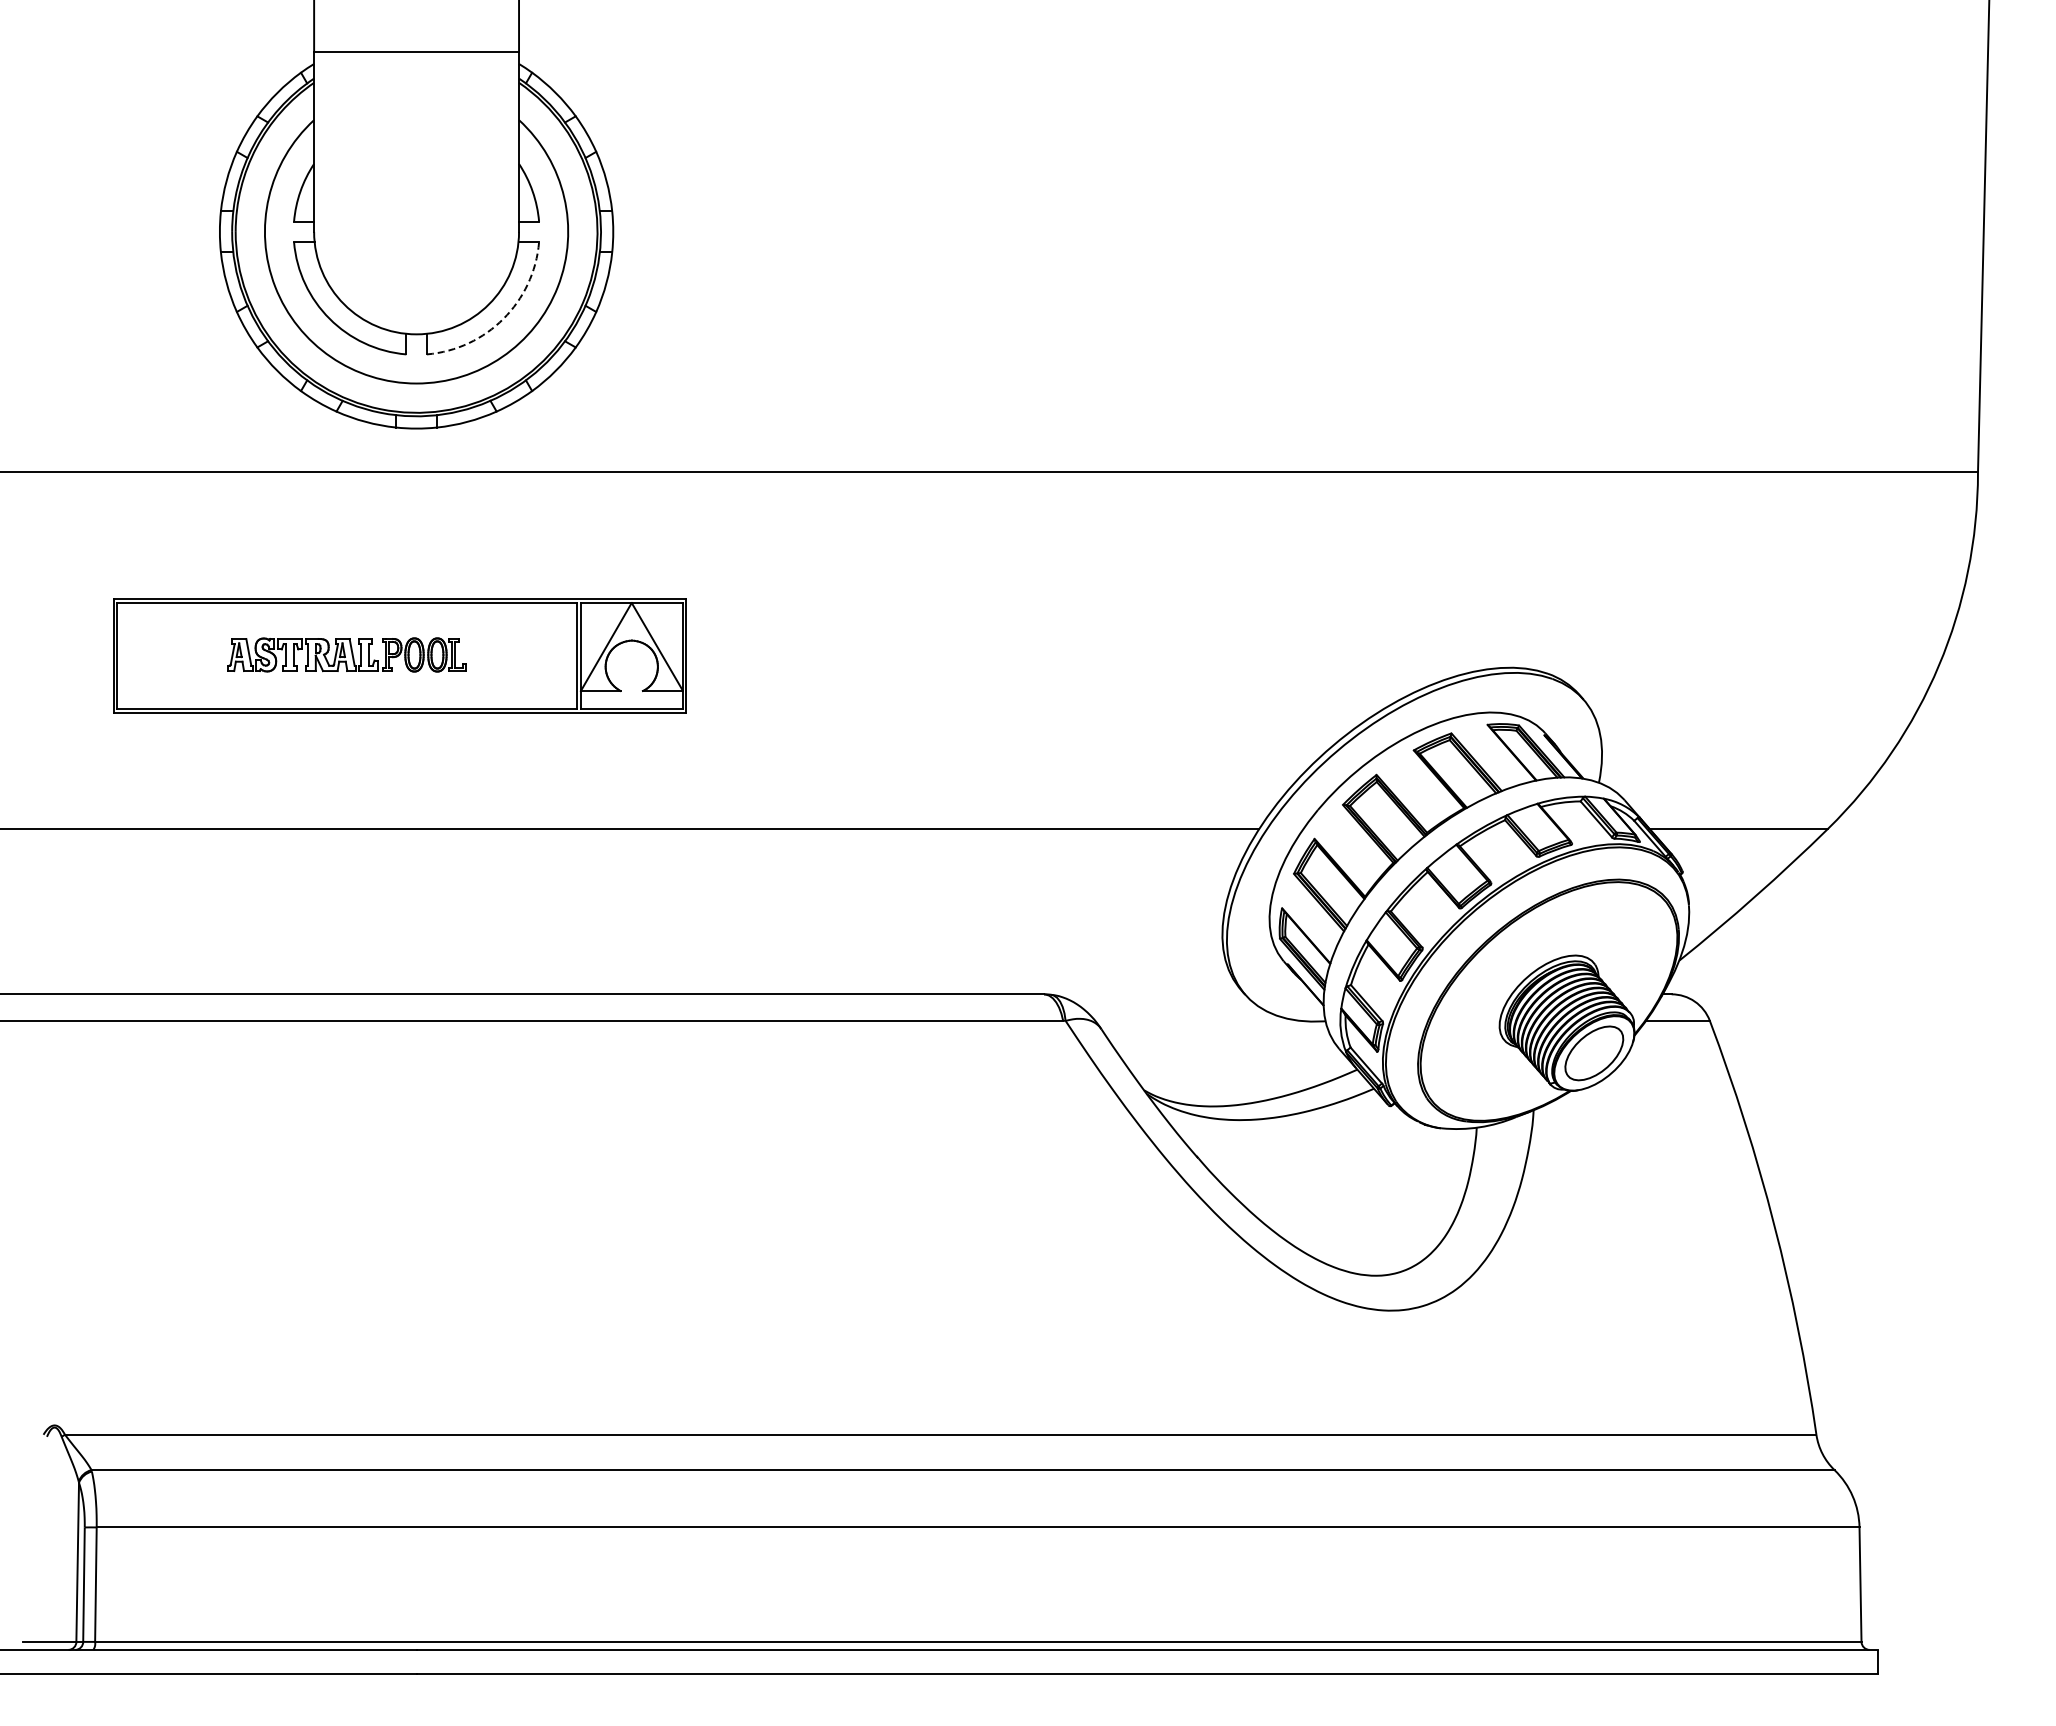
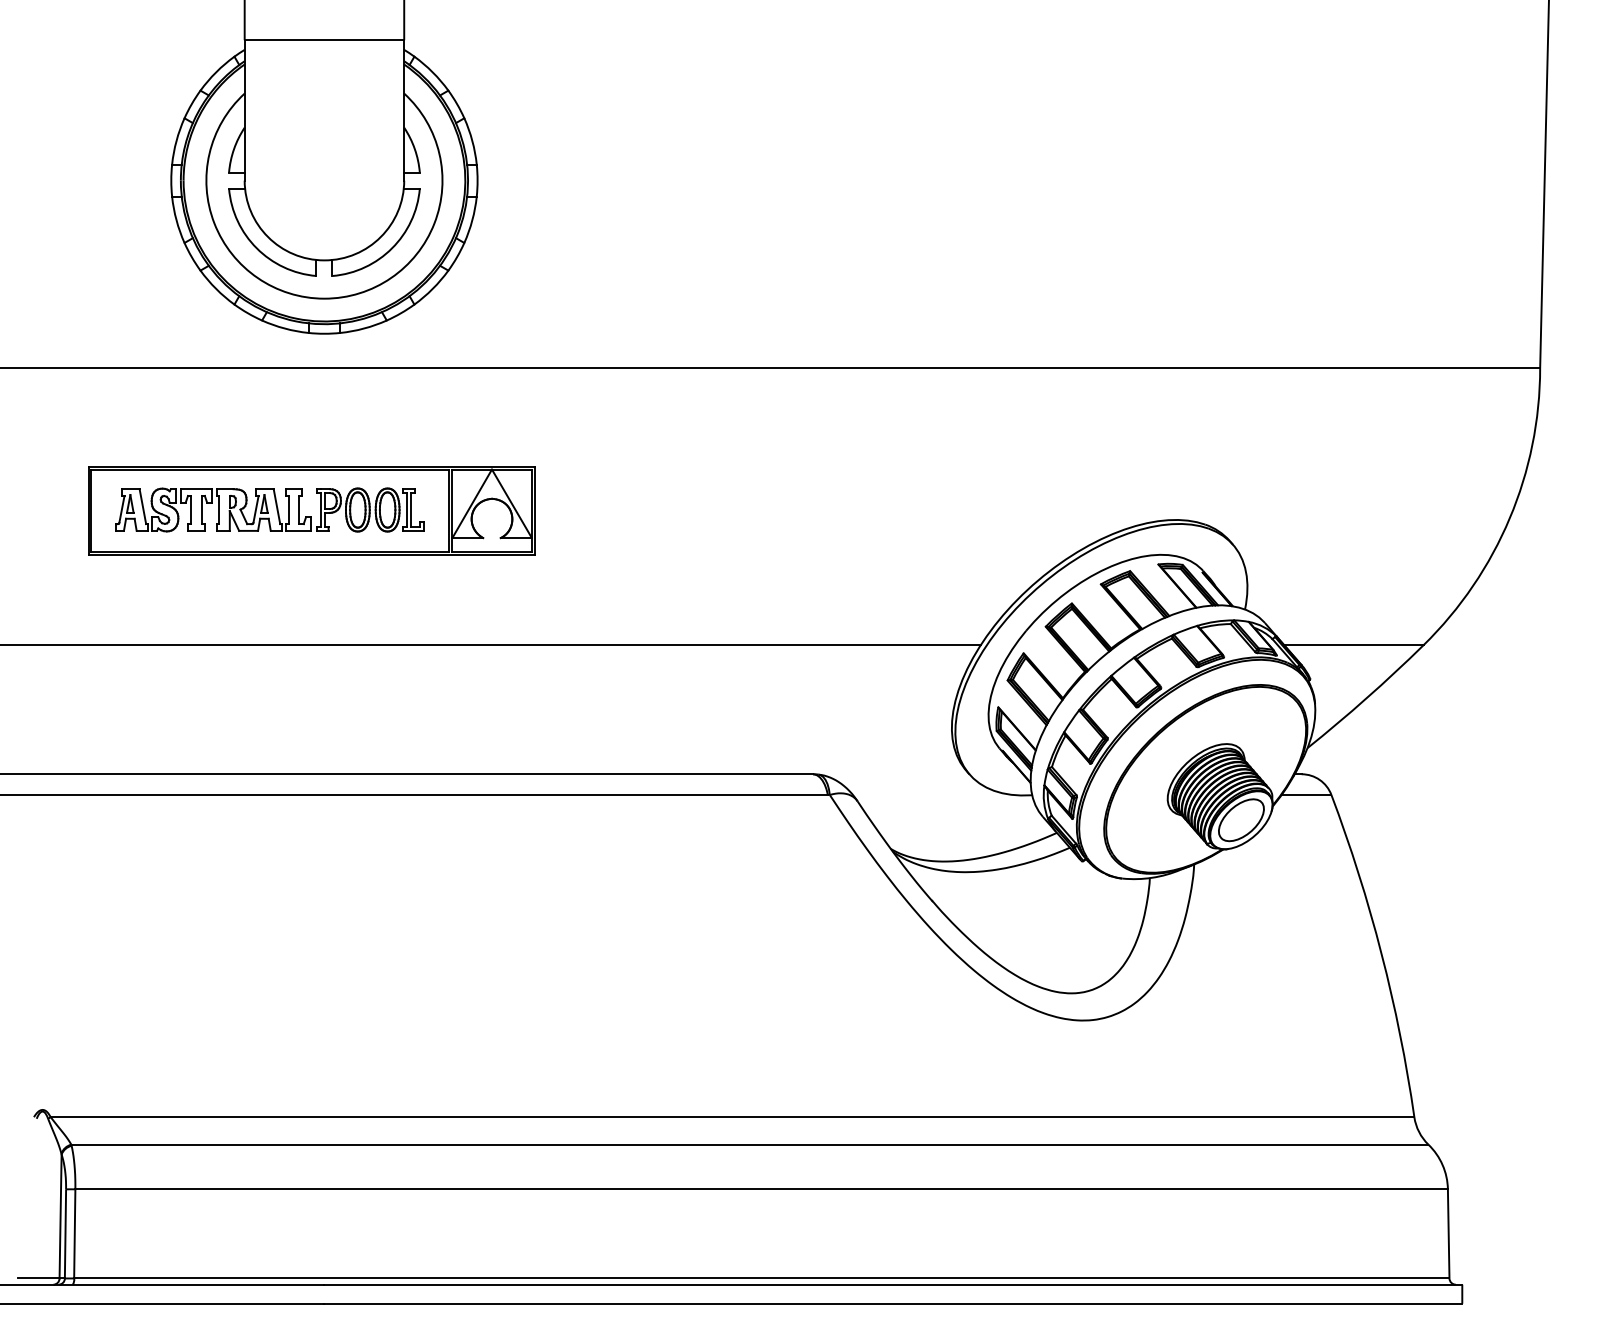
arc: (503, 318) -> (392, 248), dashed -> solid
part: (346, 654) -> (269, 509), size x1.67

